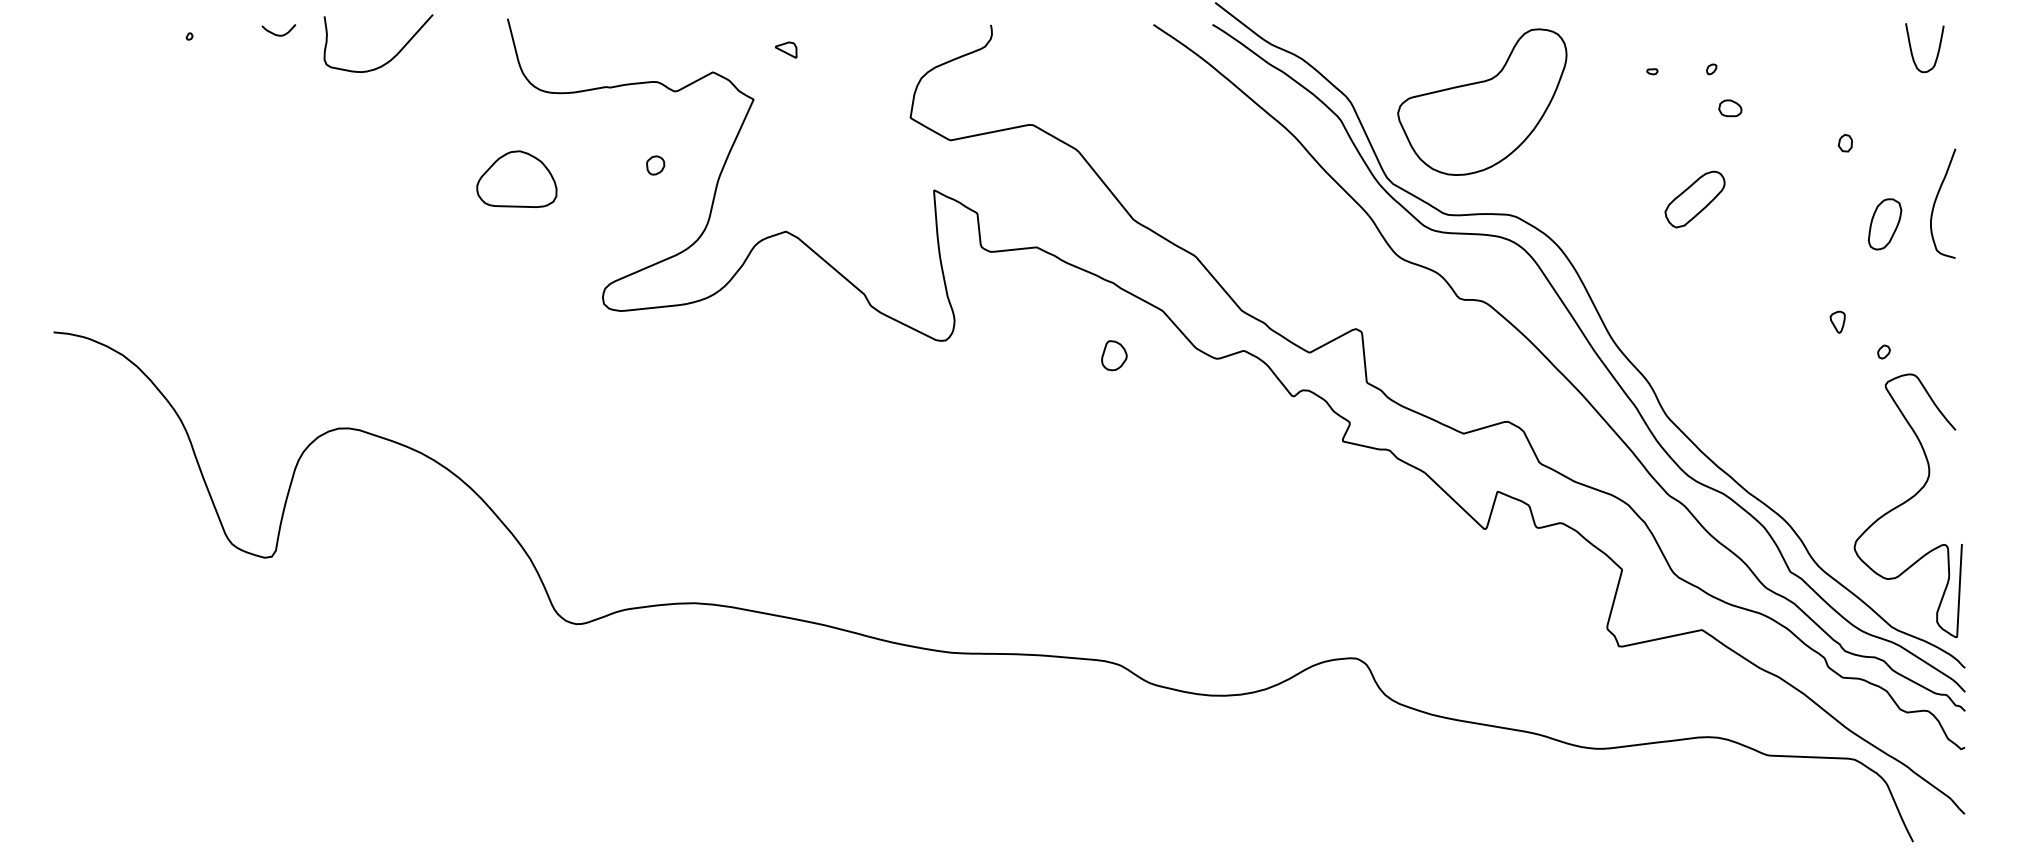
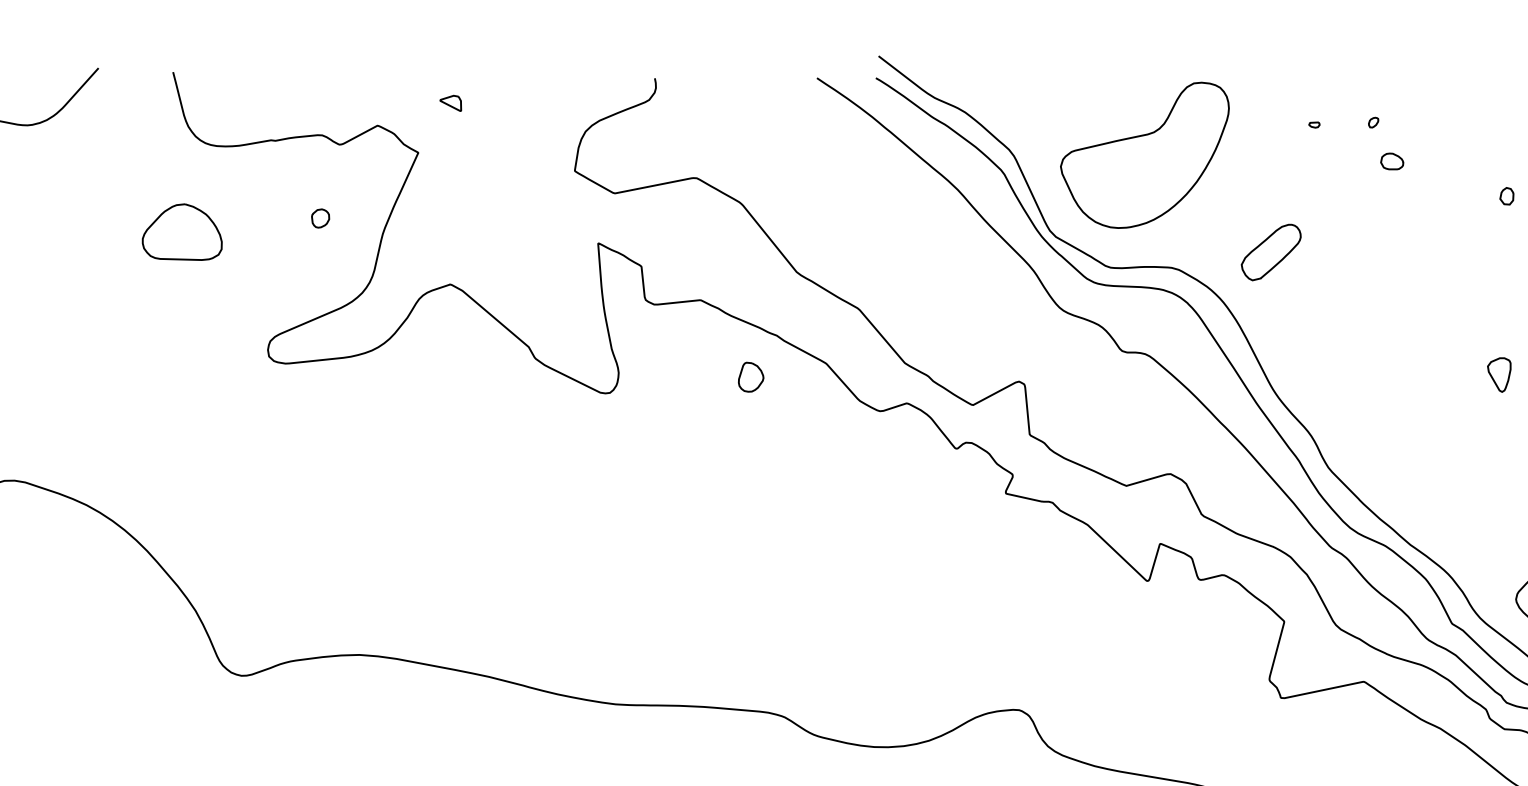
part: (1694, 199) -> (1270, 252), moved
part: (1837, 321) -> (1499, 374), size x1.6
part: (1114, 355) -> (751, 377), moved

